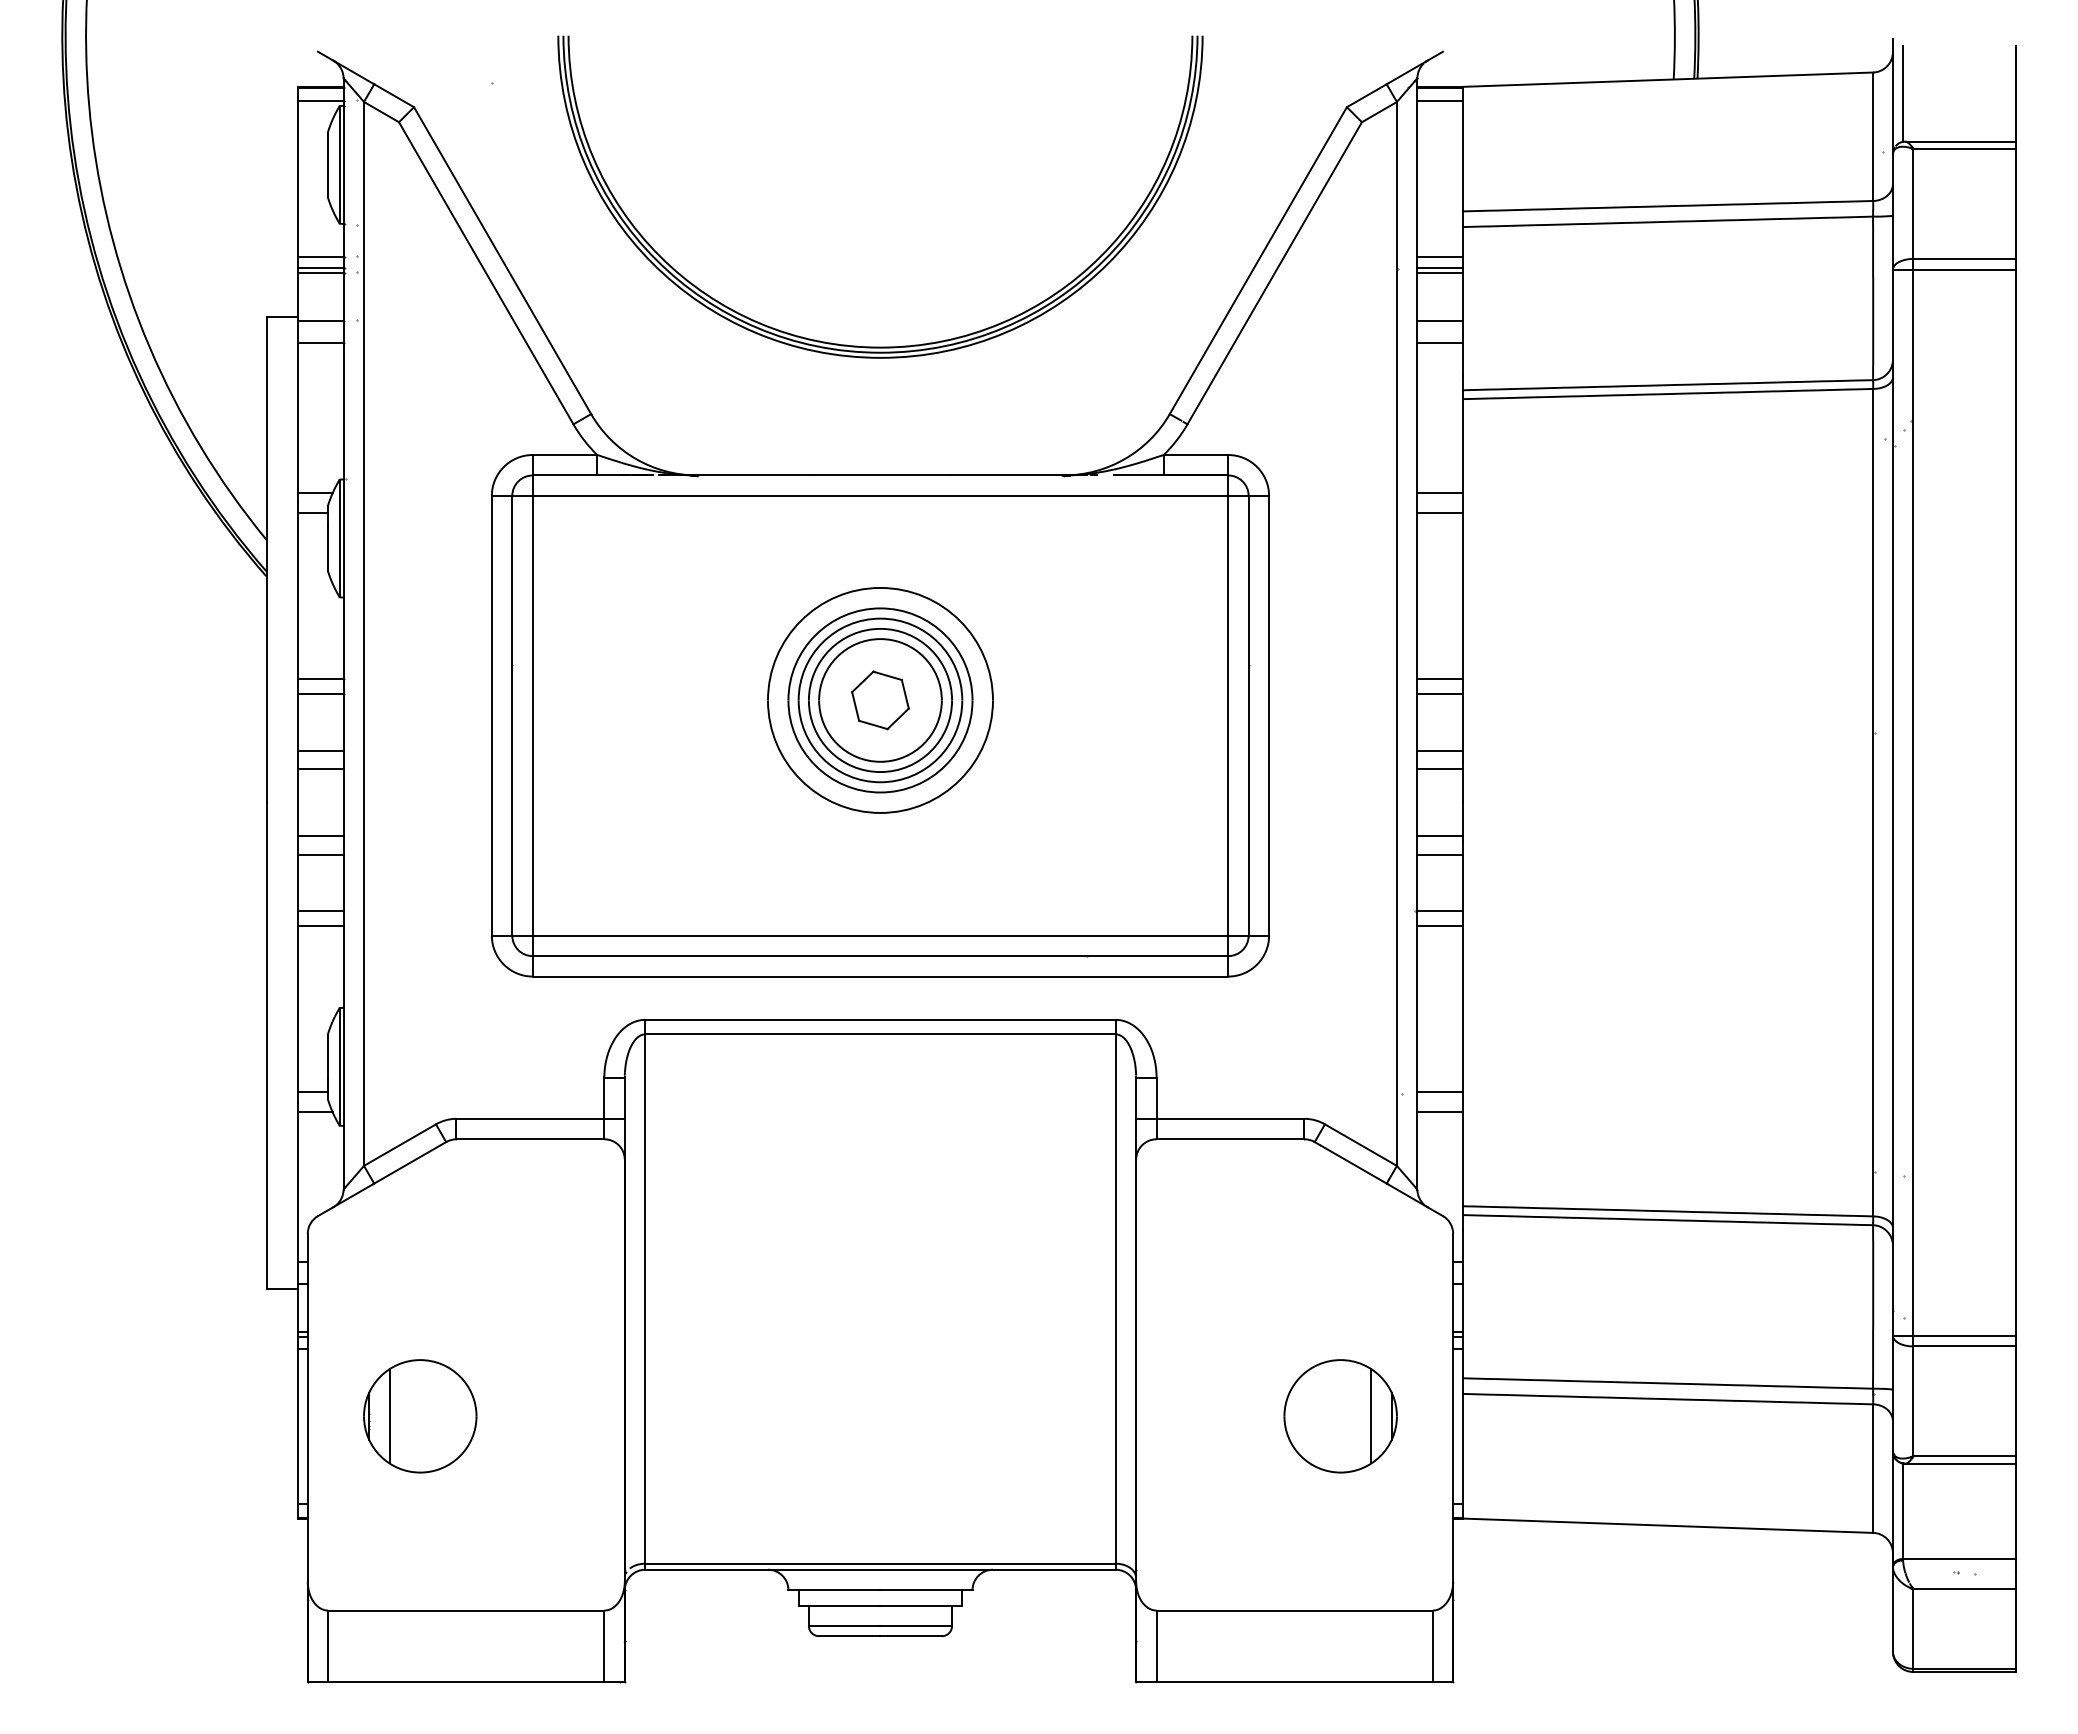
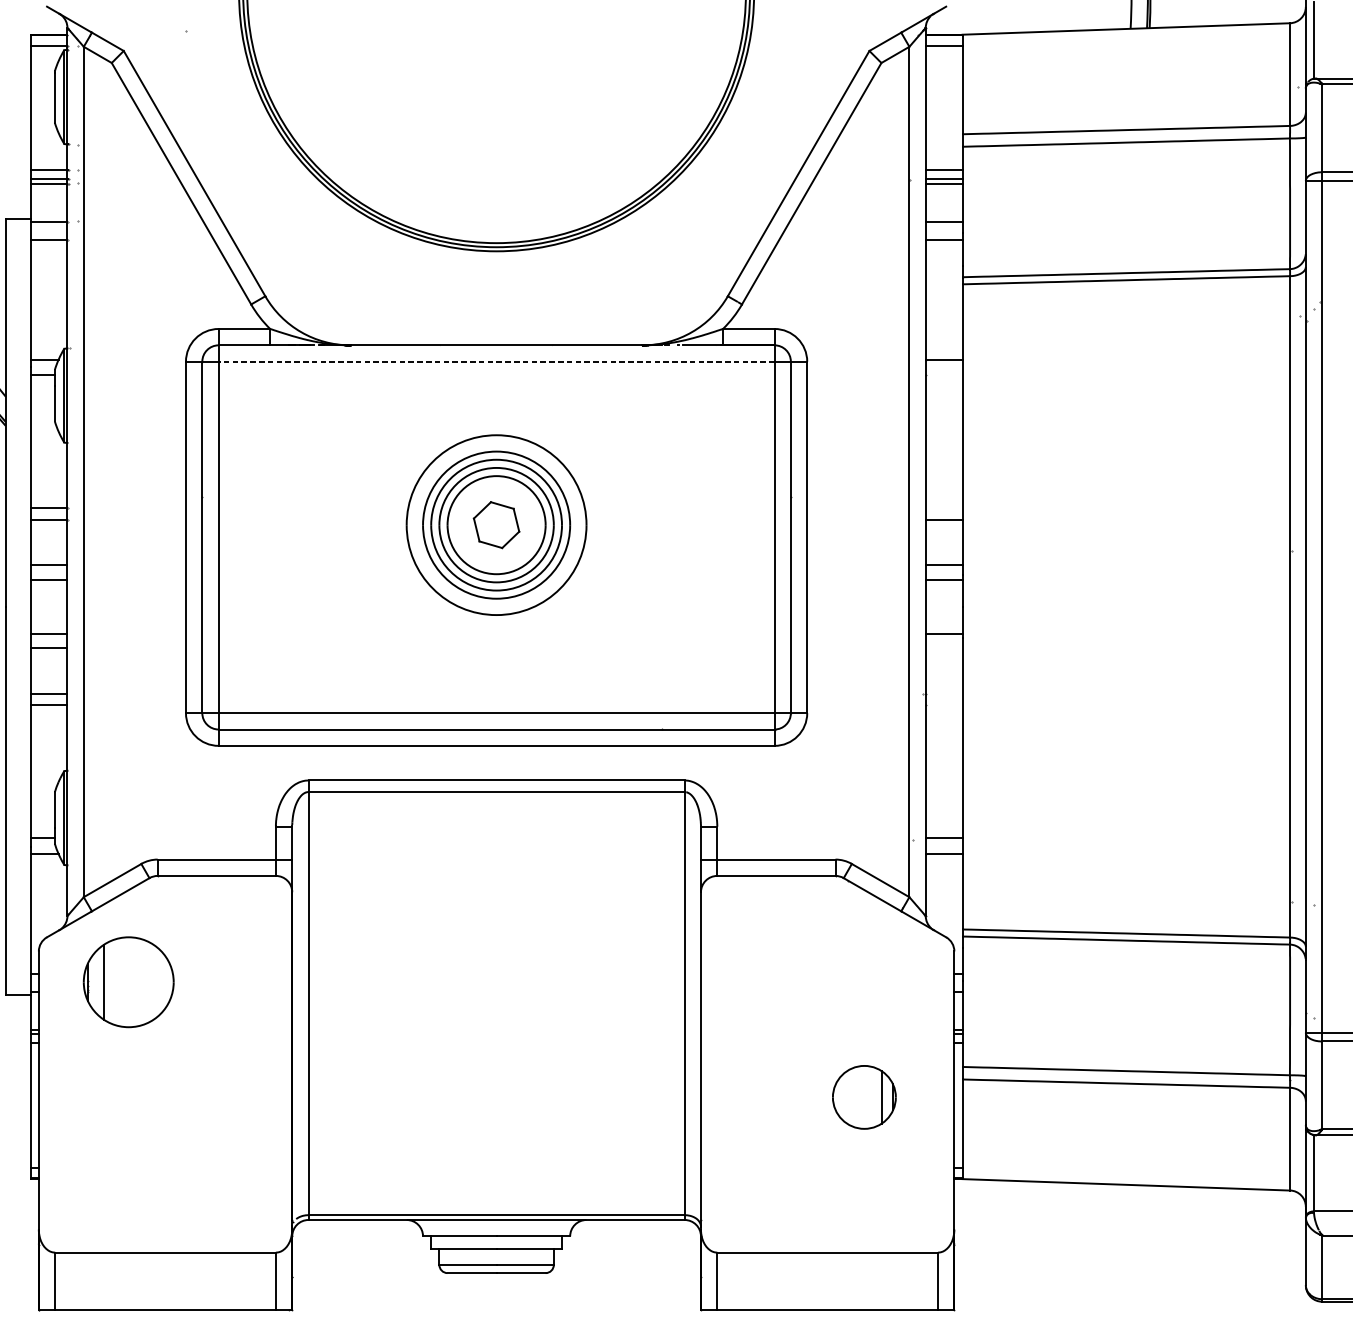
line: (880, 495) -> (496, 361), solid -> dashed
line: (1440, 512) -> (944, 374), removed
line: (1440, 679) -> (944, 508), removed
line: (1440, 854) -> (944, 648), removed
line: (1440, 911) -> (944, 693), removed
line: (1440, 925) -> (944, 705), removed
part: (420, 1416) -> (128, 982), moved
part: (1340, 1416) -> (864, 1097), size x0.7

